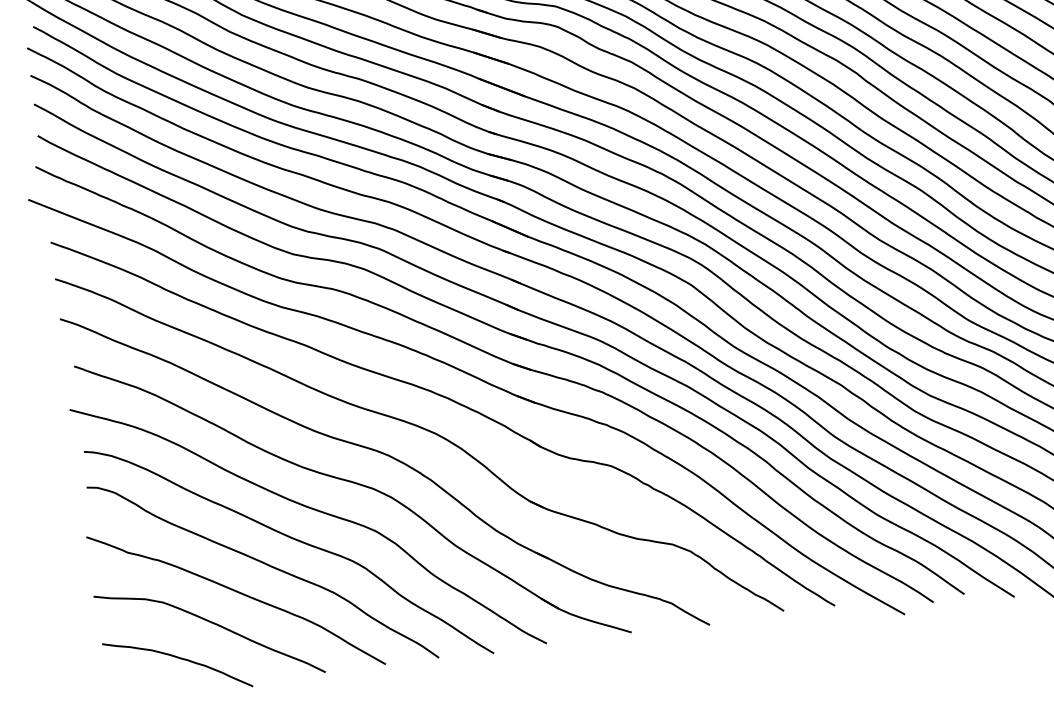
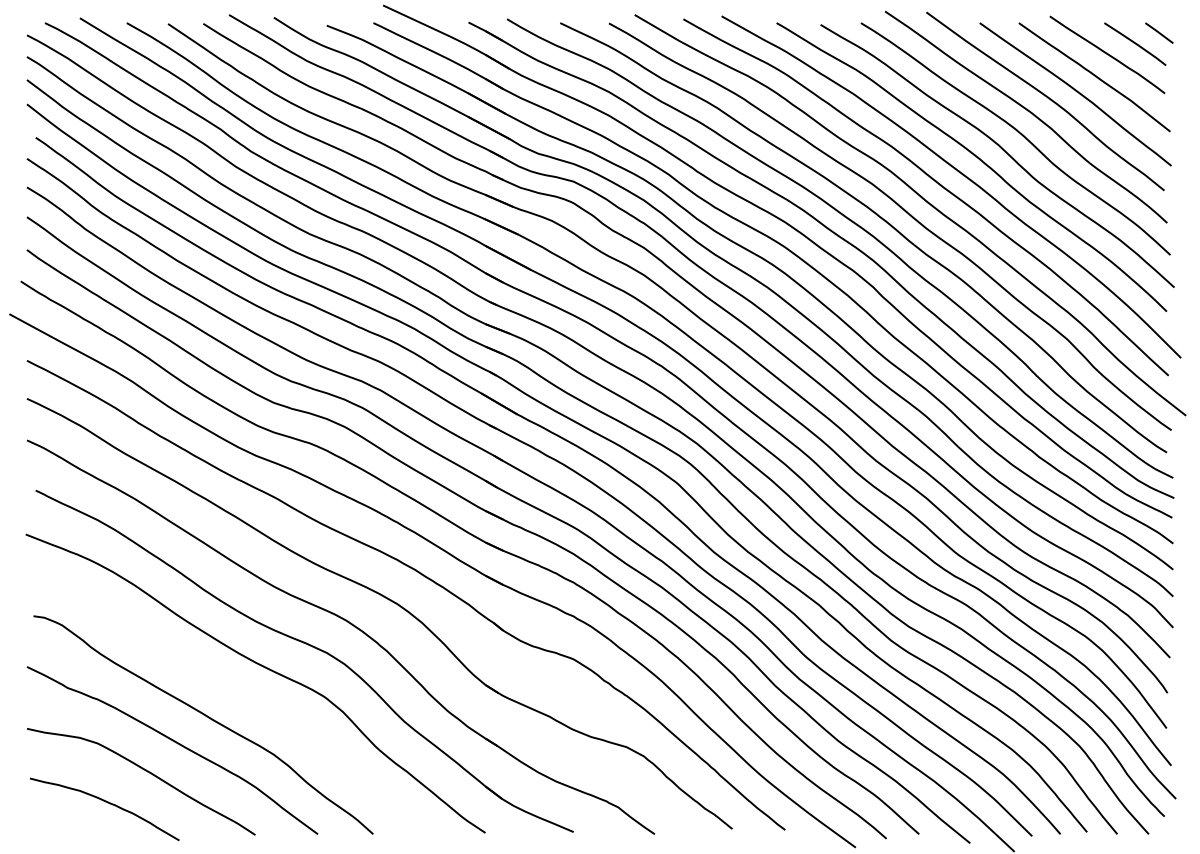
curve: (294, 539) -> (239, 695), removed

